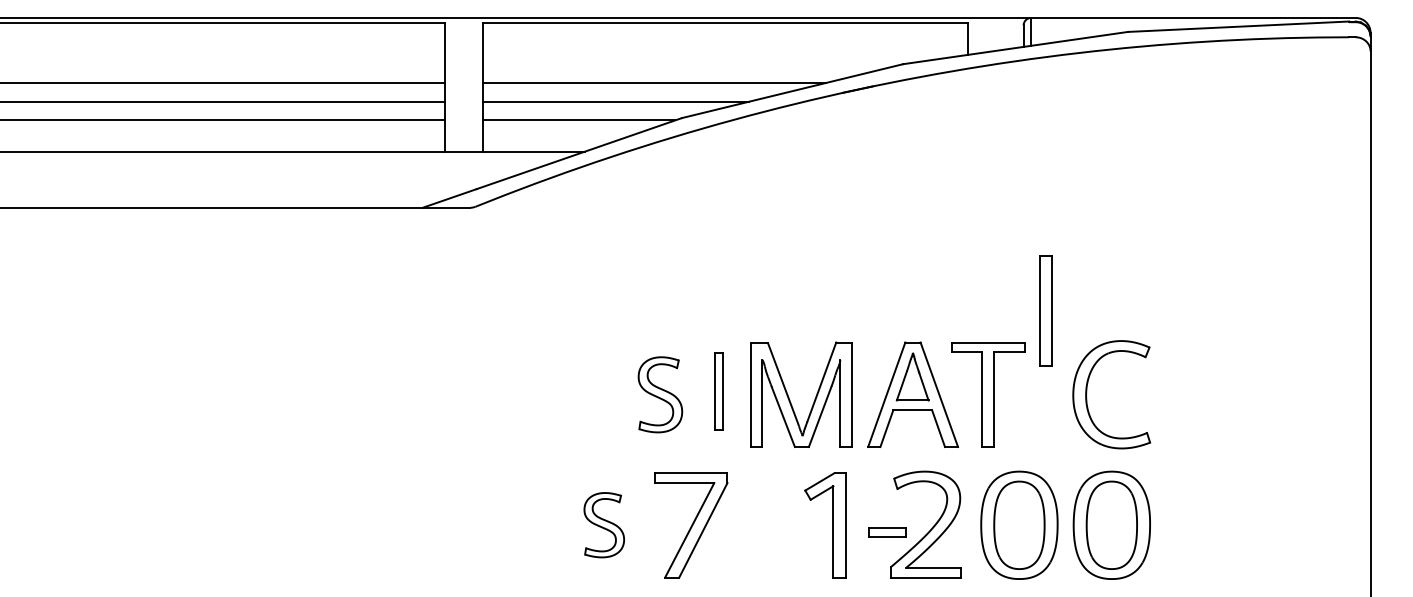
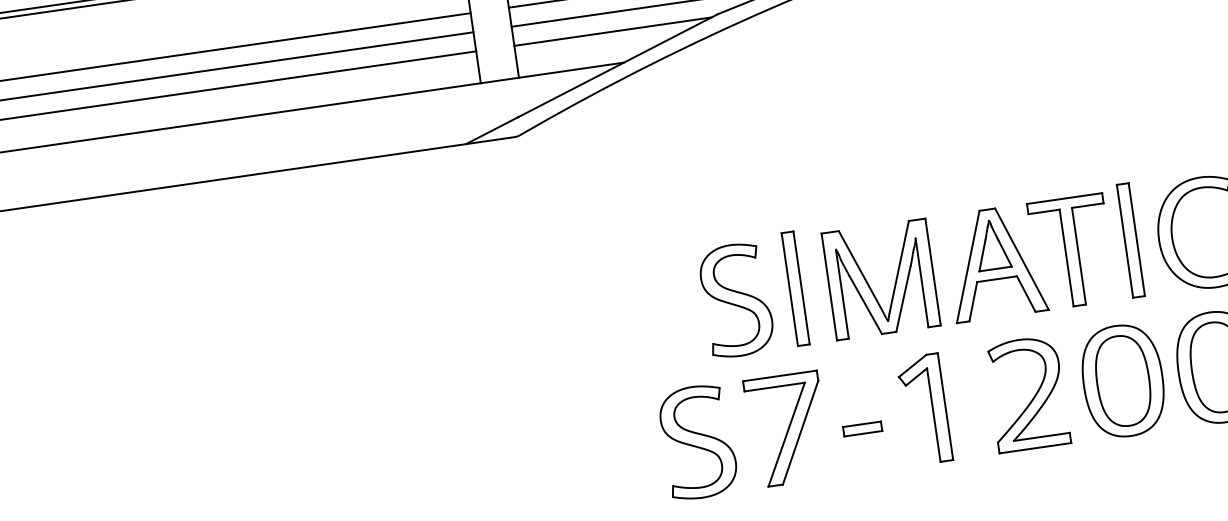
part: (1045, 310) -> (1130, 240), moved
part: (718, 391) -> (795, 288), size x1.43
part: (660, 394) -> (736, 300), size x1.43
part: (604, 524) -> (698, 441), size x1.67
part: (887, 532) -> (862, 429), moved

